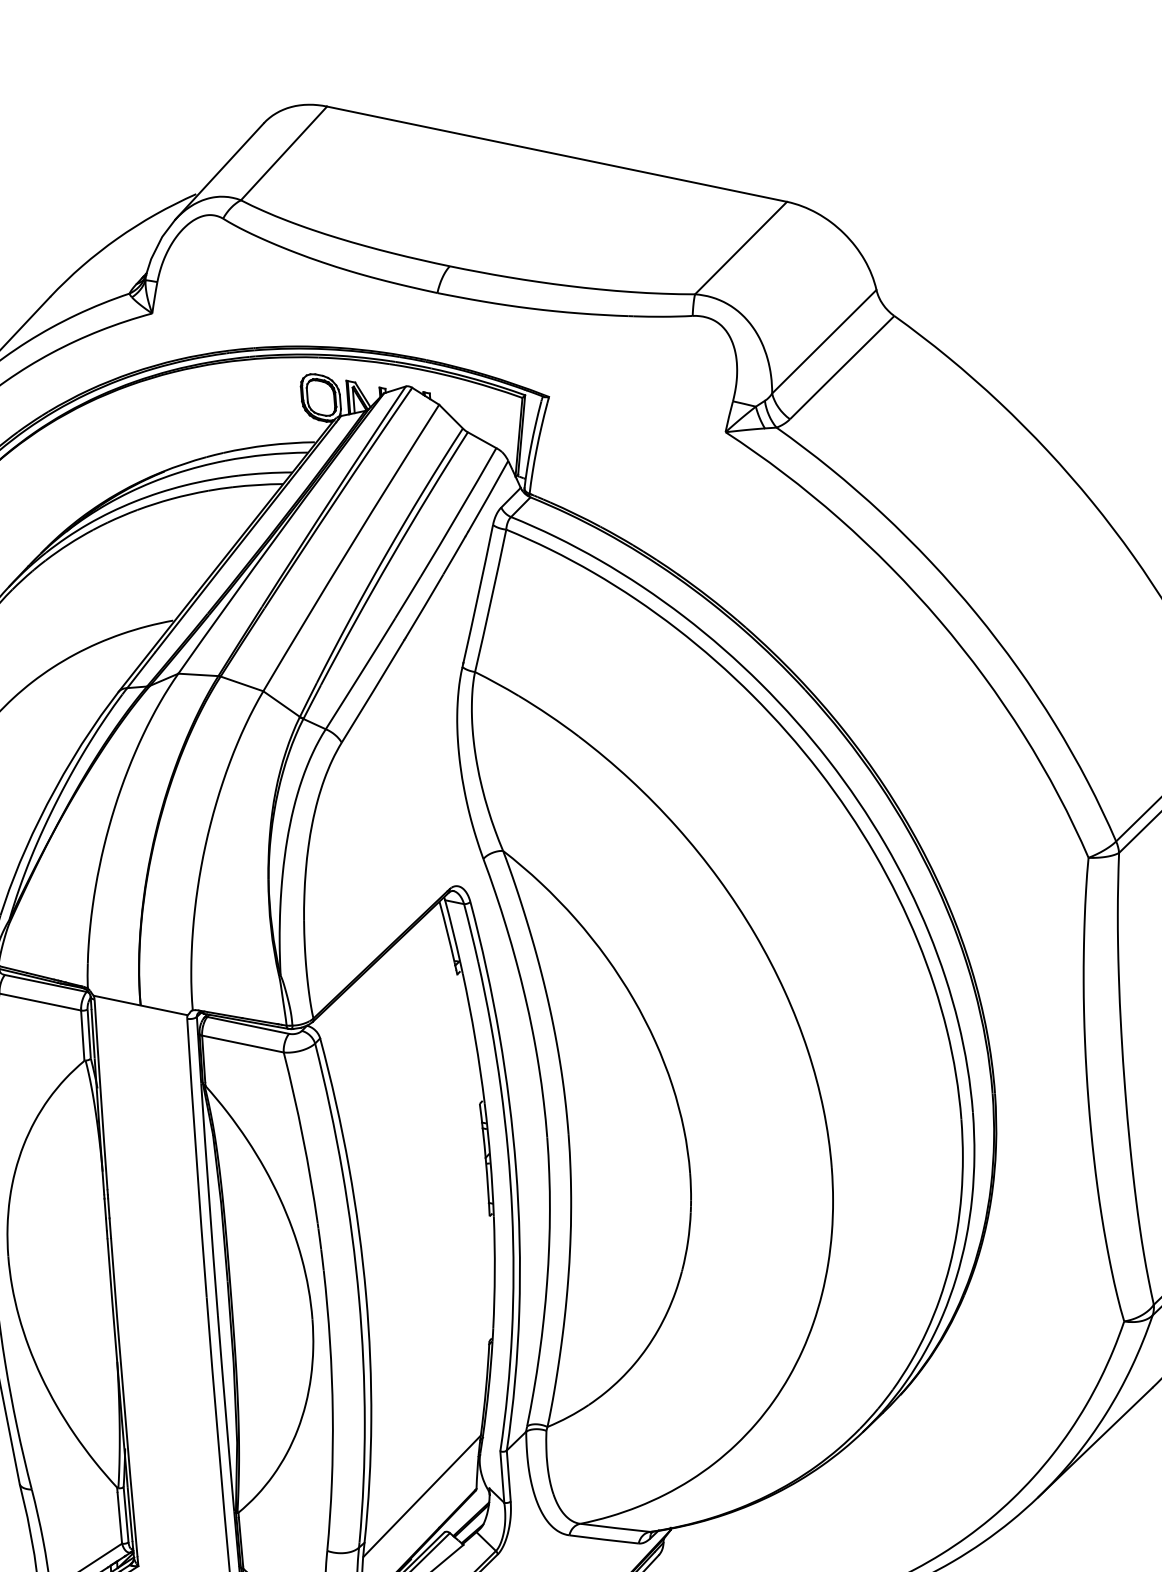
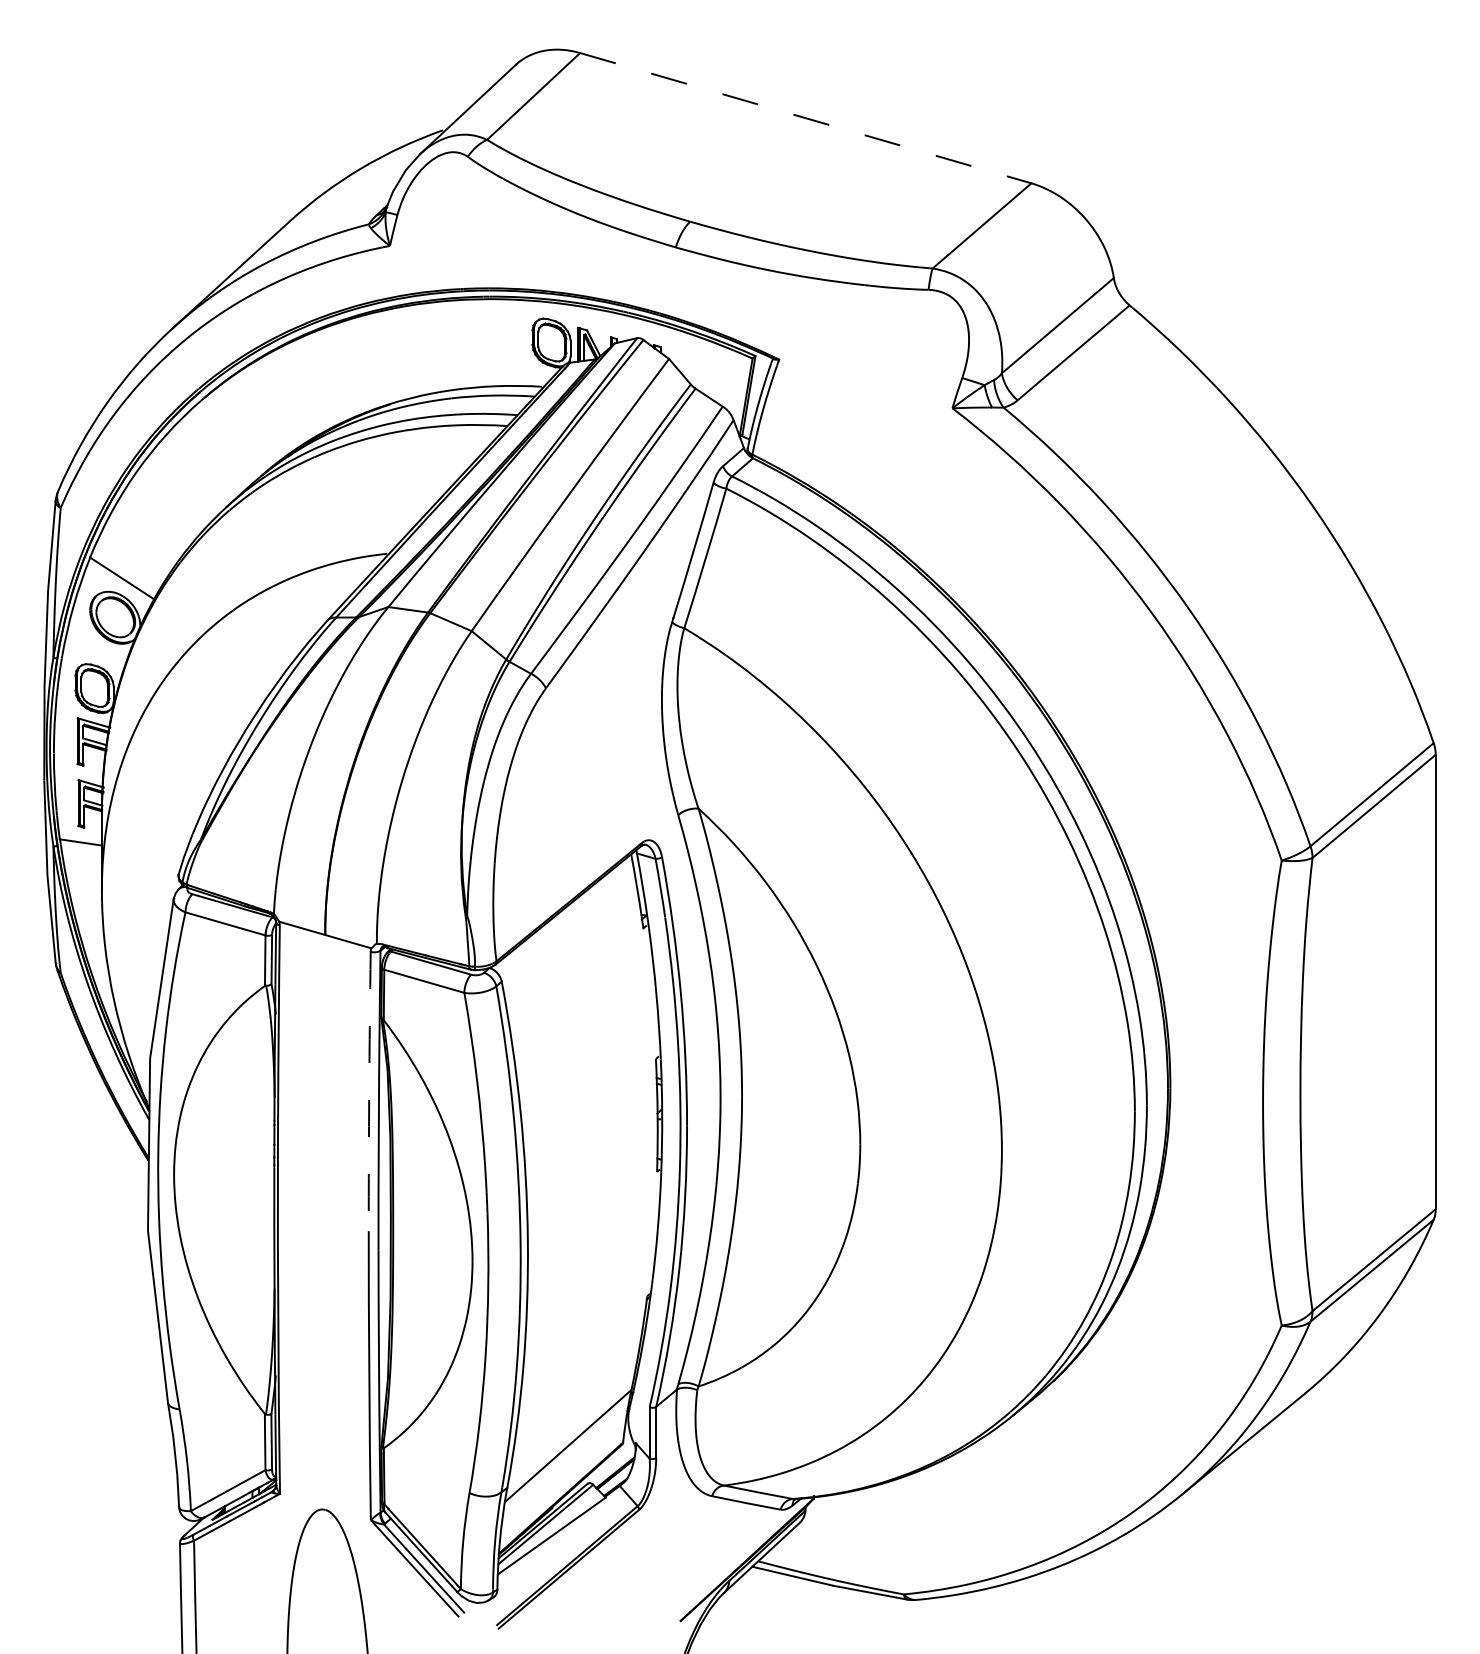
line: (556, 154) -> (805, 118), solid -> dashed
arc: (196, 1158) -> (369, 1091), solid -> dashed

